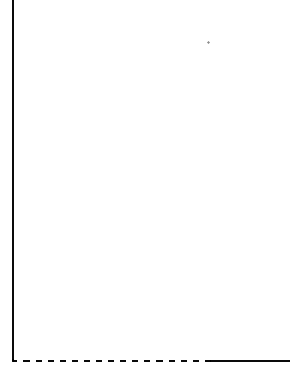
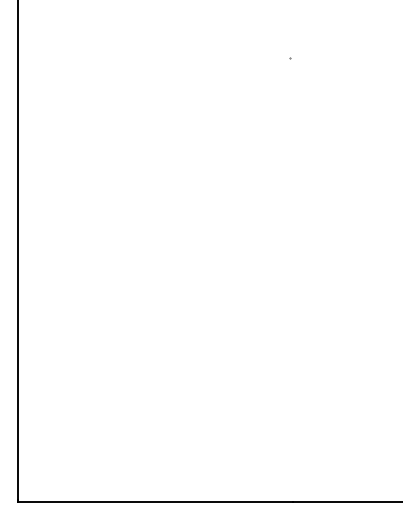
line: (111, 361) -> (155, 502), dashed -> solid

